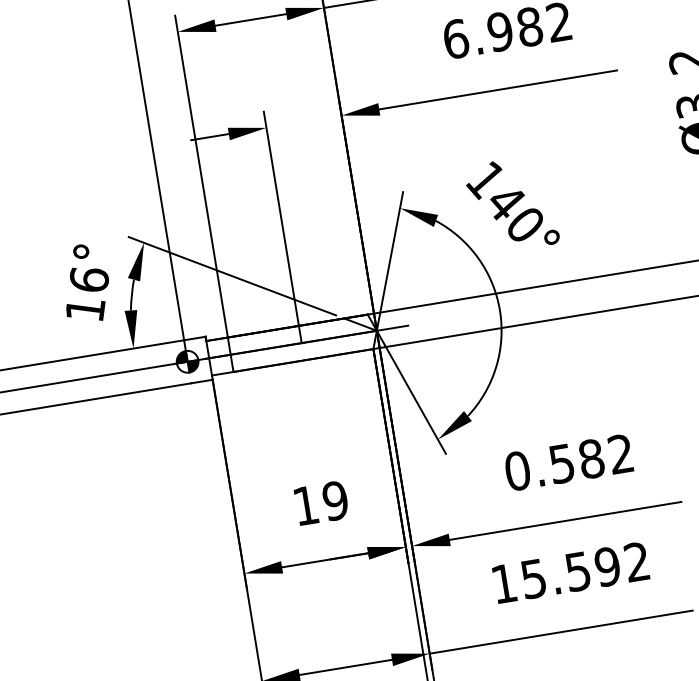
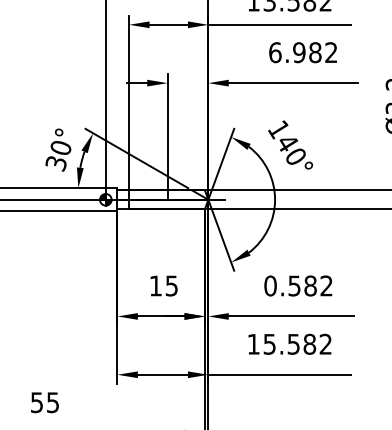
text: (86, 294) -> (58, 155), 16° -> 30°
text: (334, 500) -> (171, 285), 19 -> 15
text: (607, 567) -> (309, 344), 15.592 -> 15.582

